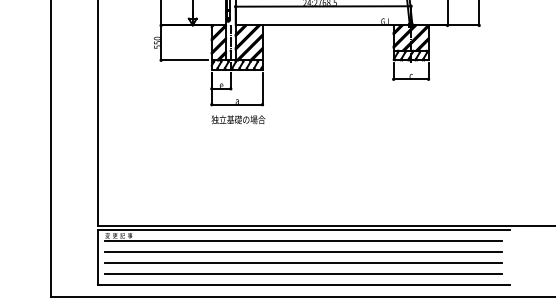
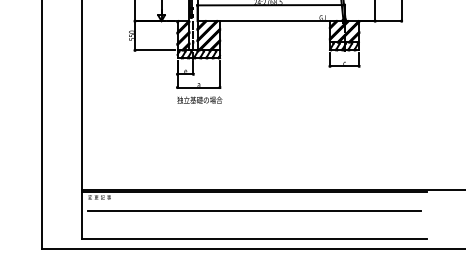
line: (303, 240) -> (254, 201), removed
line: (303, 262) -> (254, 219), removed
line: (303, 273) -> (254, 229), removed

